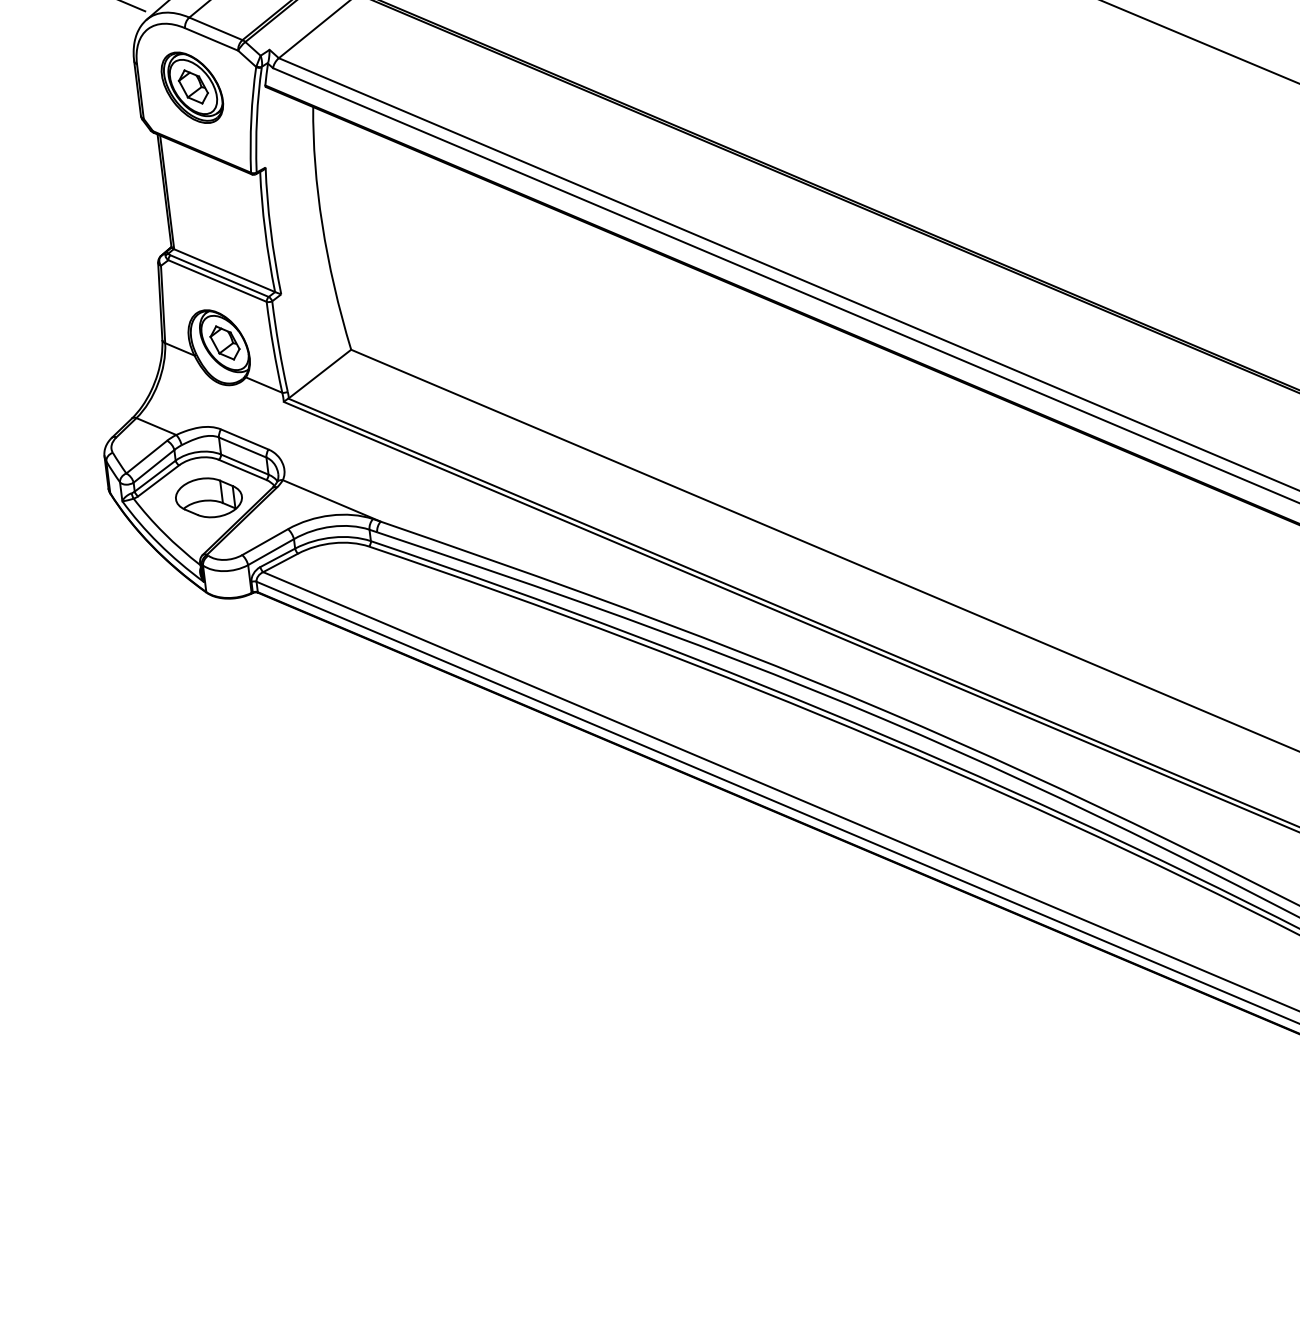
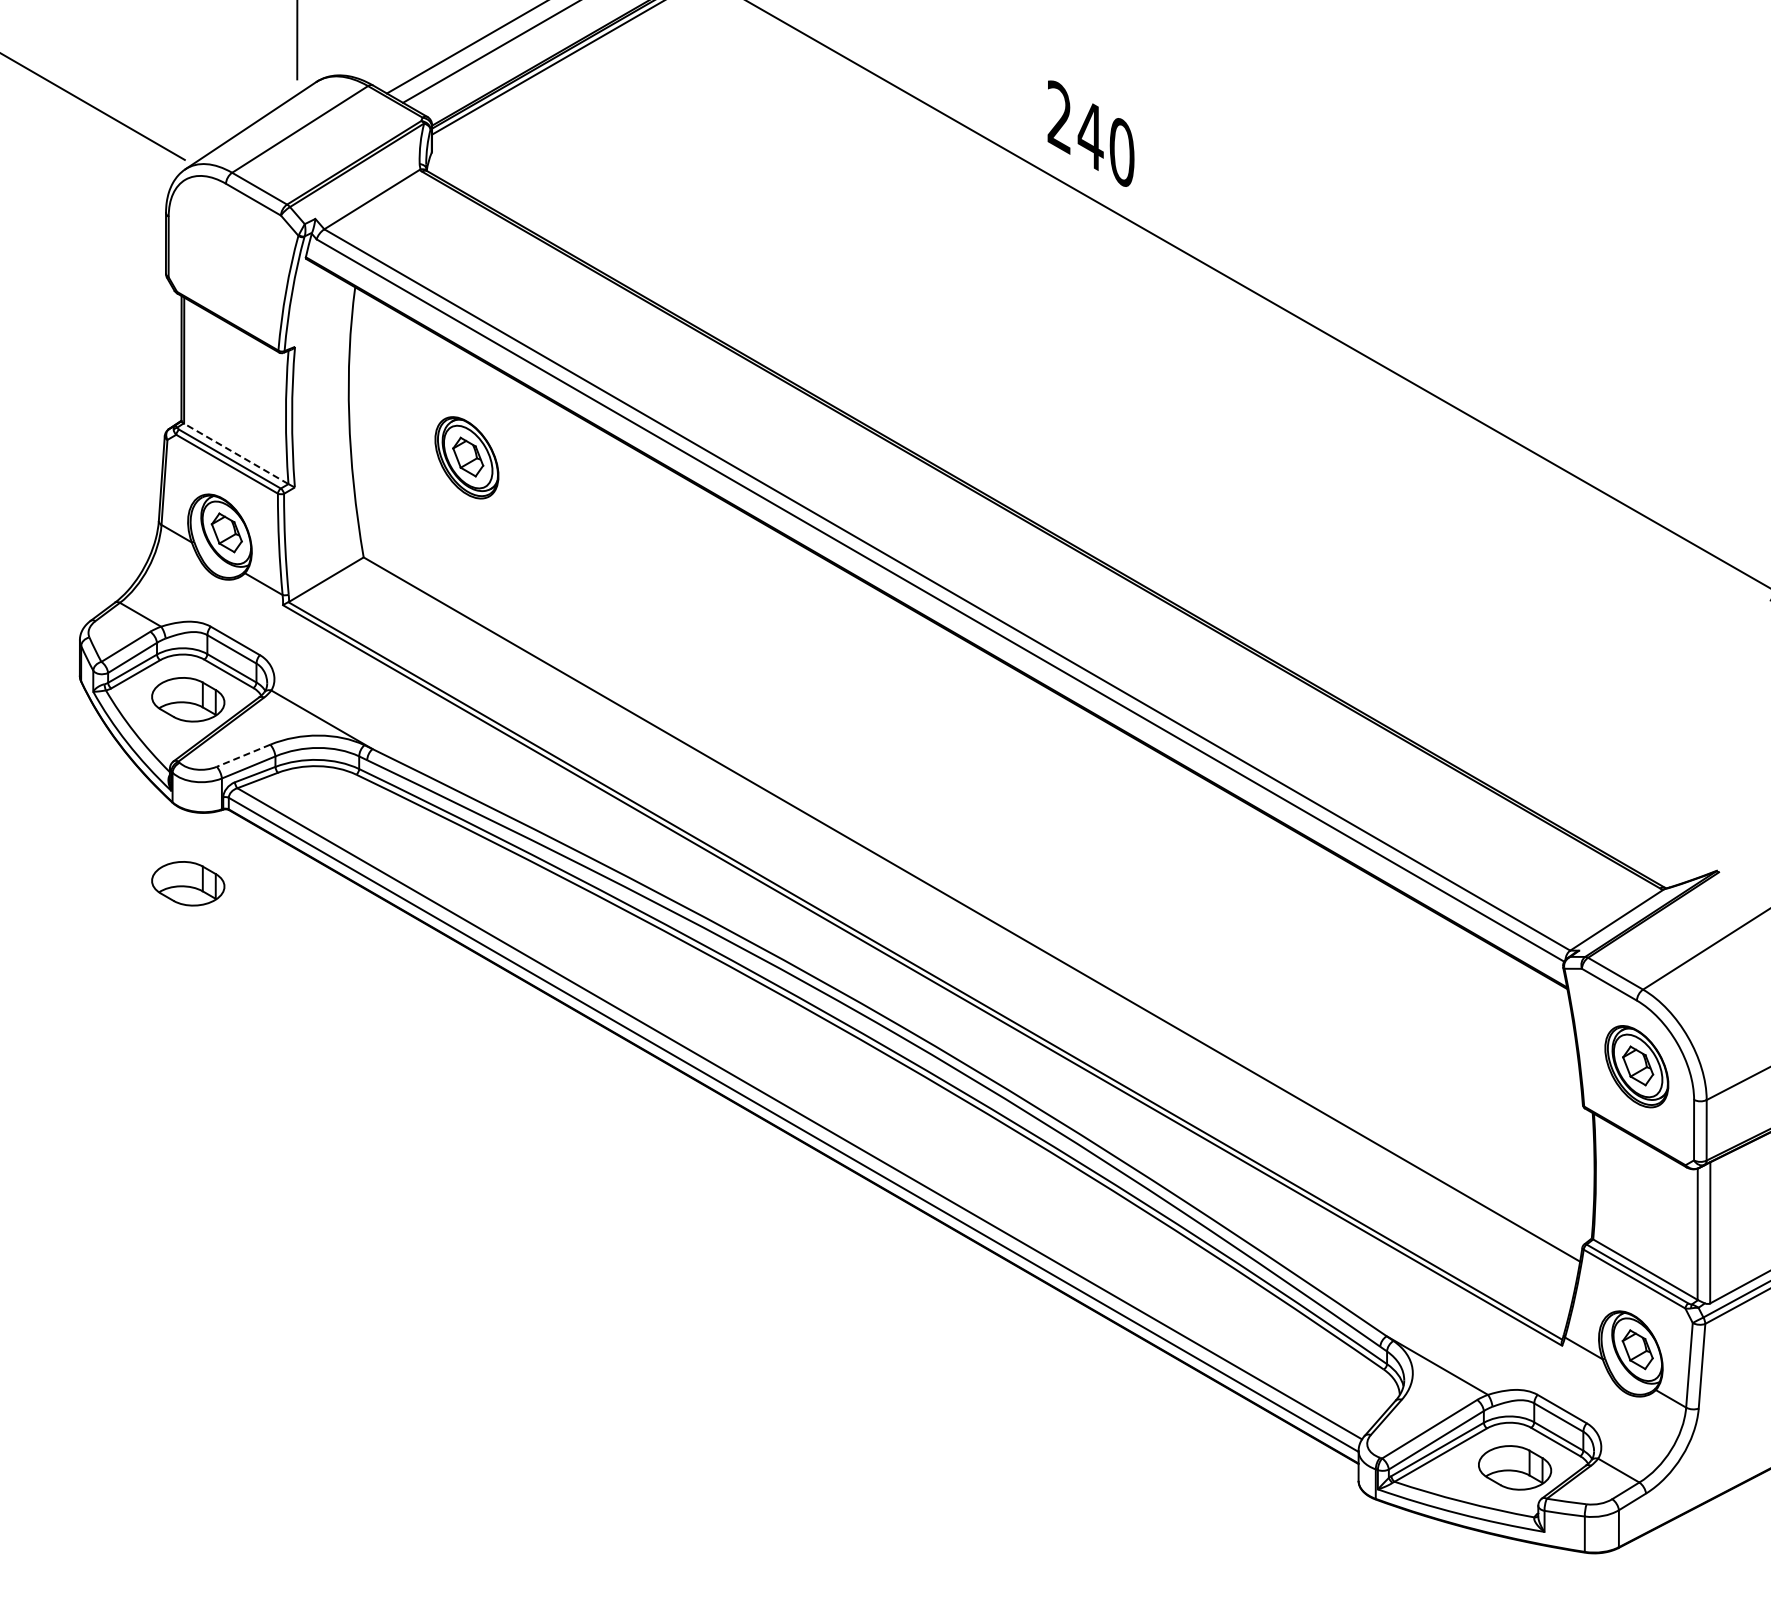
part: (191, 87) -> (466, 457), moved
line: (223, 270) -> (235, 453), solid -> dashed
line: (265, 541) -> (243, 755), solid -> dashed
part: (229, 663) -> (188, 883), added

